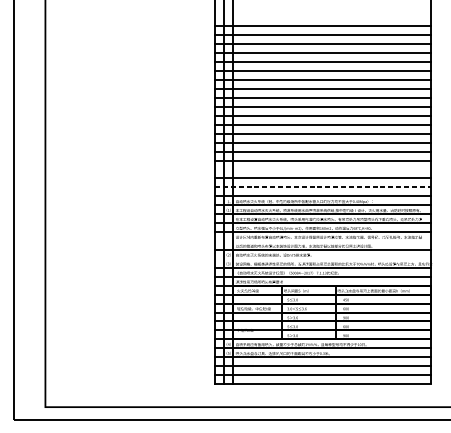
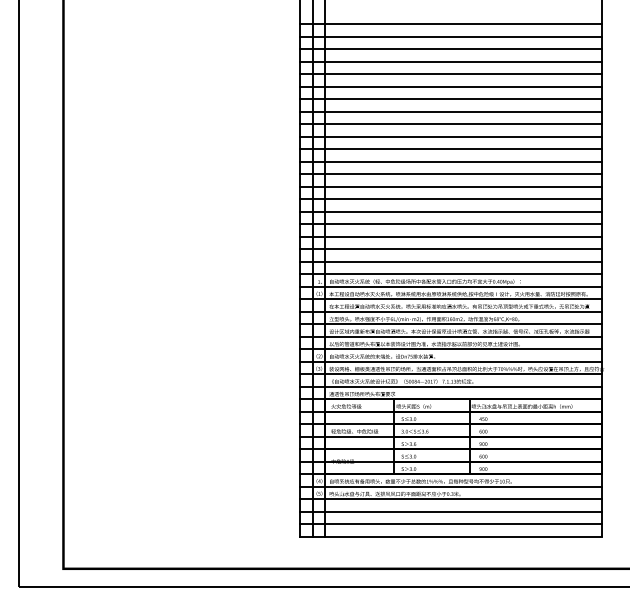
line: (323, 17) -> (451, 24), added
line: (323, 169) -> (451, 236), added
line: (323, 187) -> (451, 261), dashed -> solid
line: (323, 240) -> (451, 336), added
line: (323, 258) -> (451, 361), added

